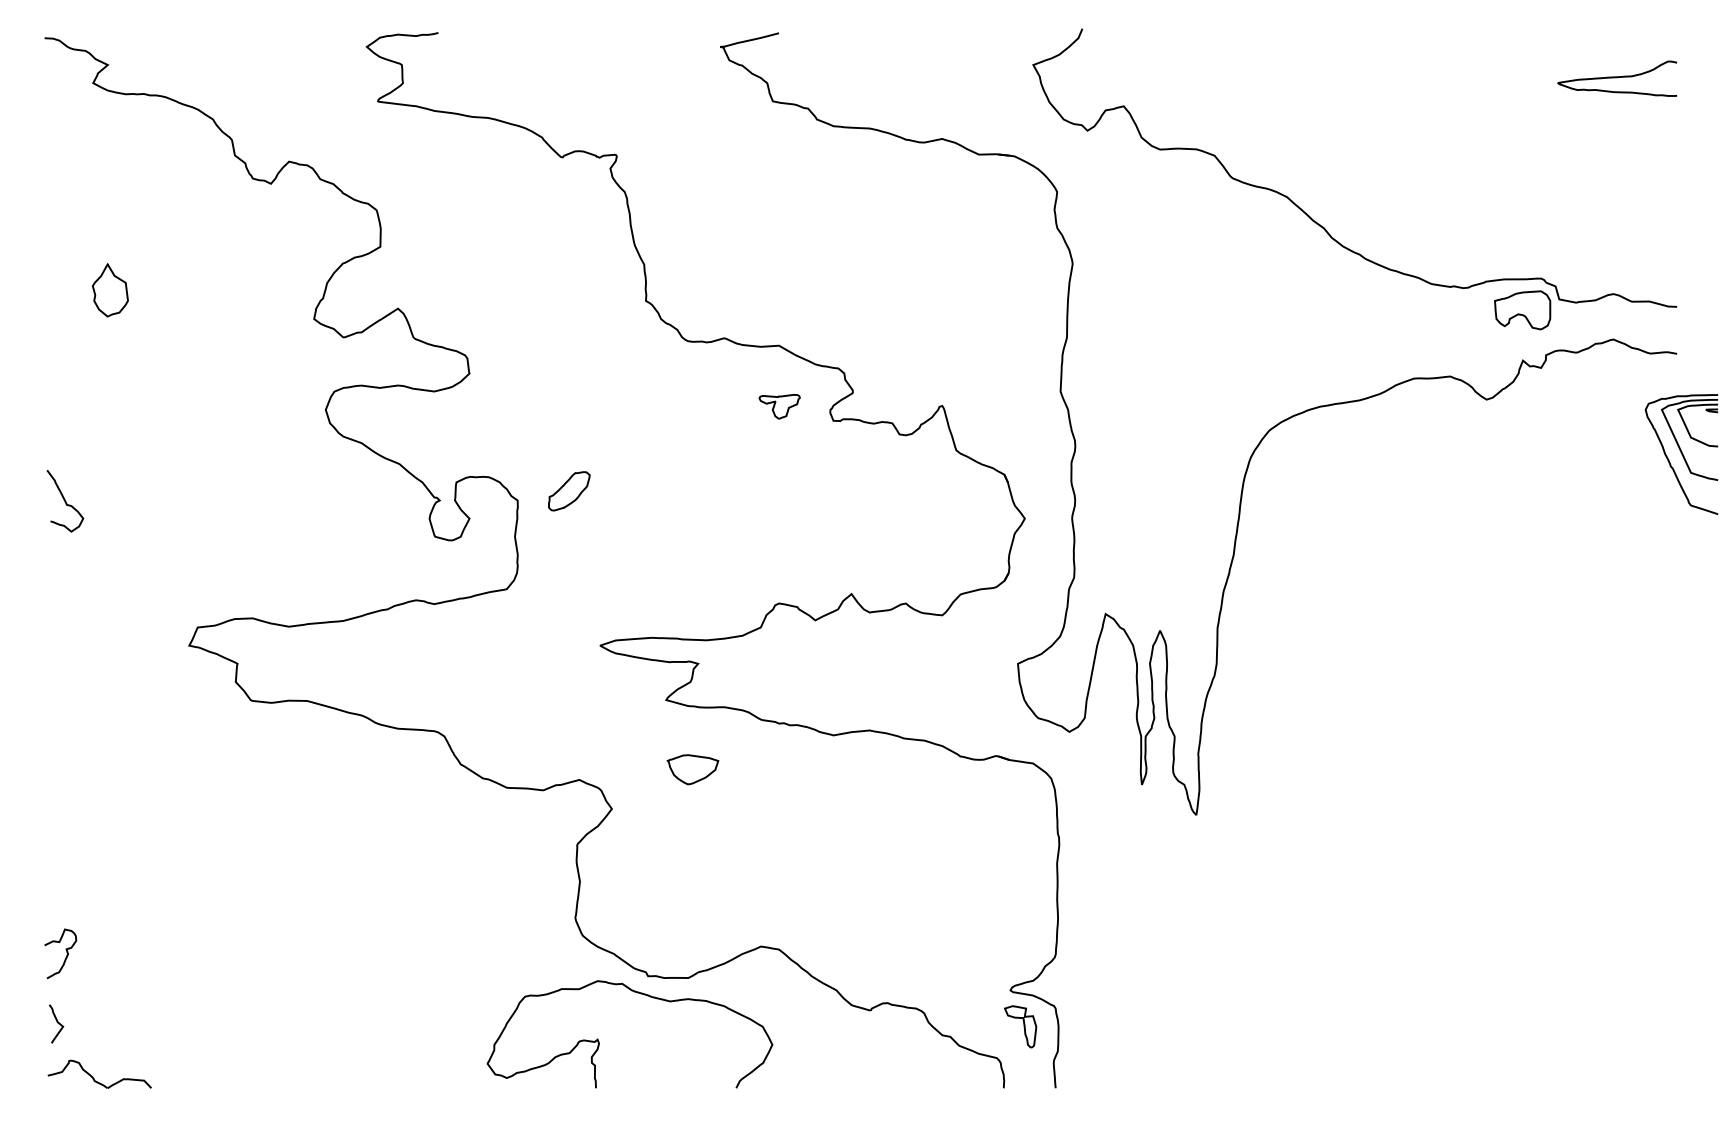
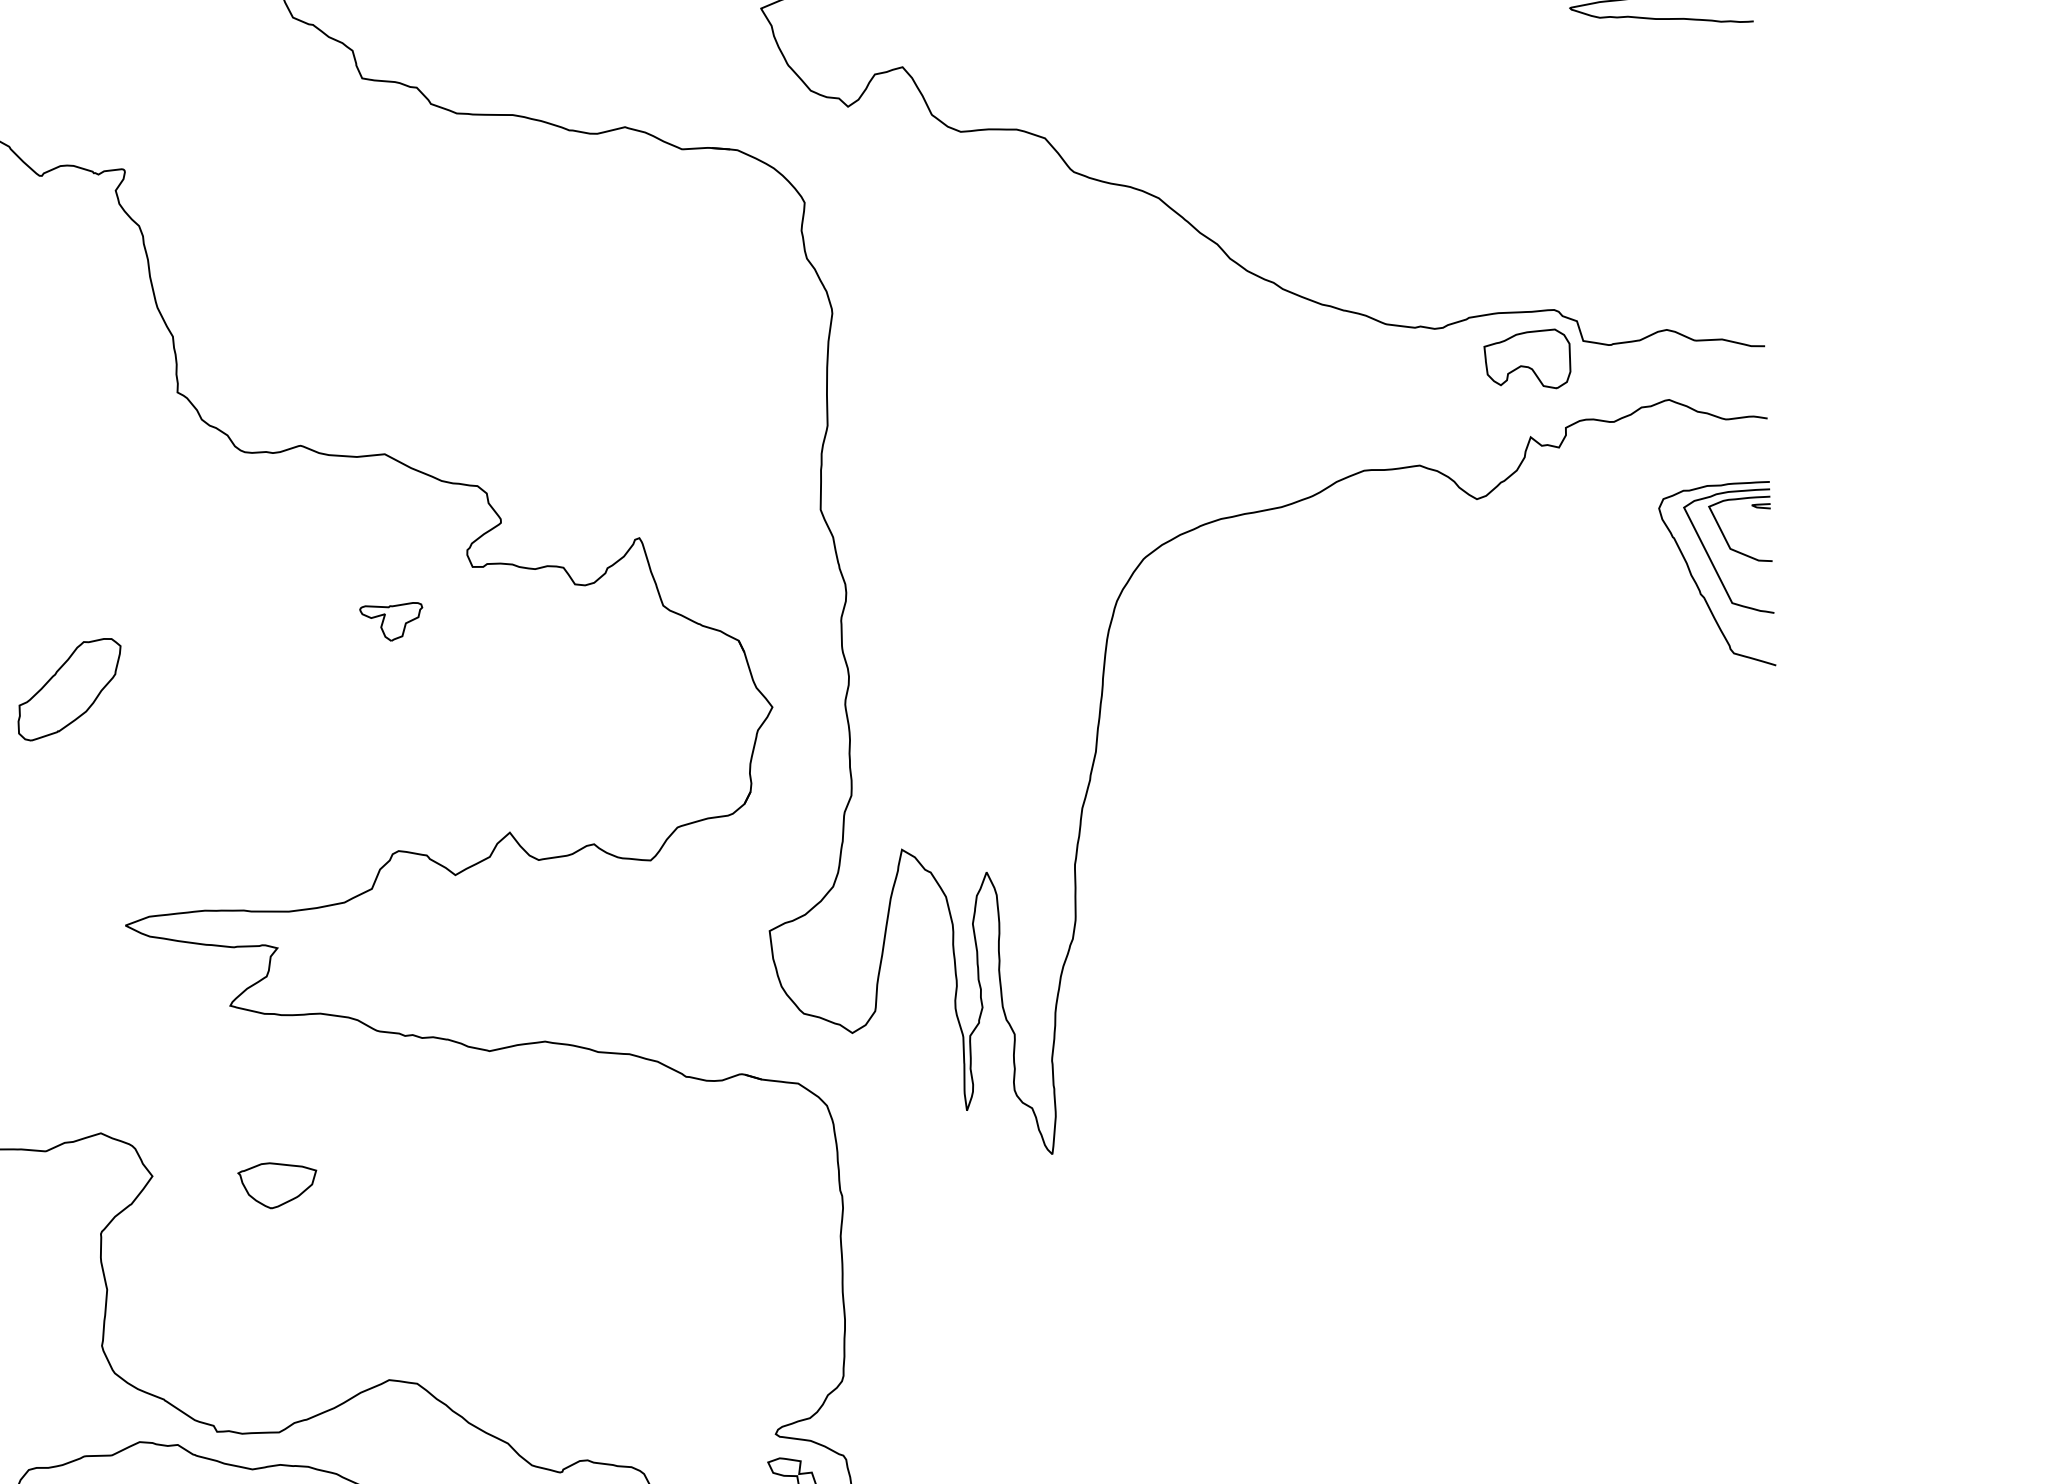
part: (779, 406) -> (391, 621), moved
part: (1681, 454) -> (1716, 575), moved
part: (569, 491) -> (70, 689), size x1.67
part: (692, 769) -> (276, 1185), moved

